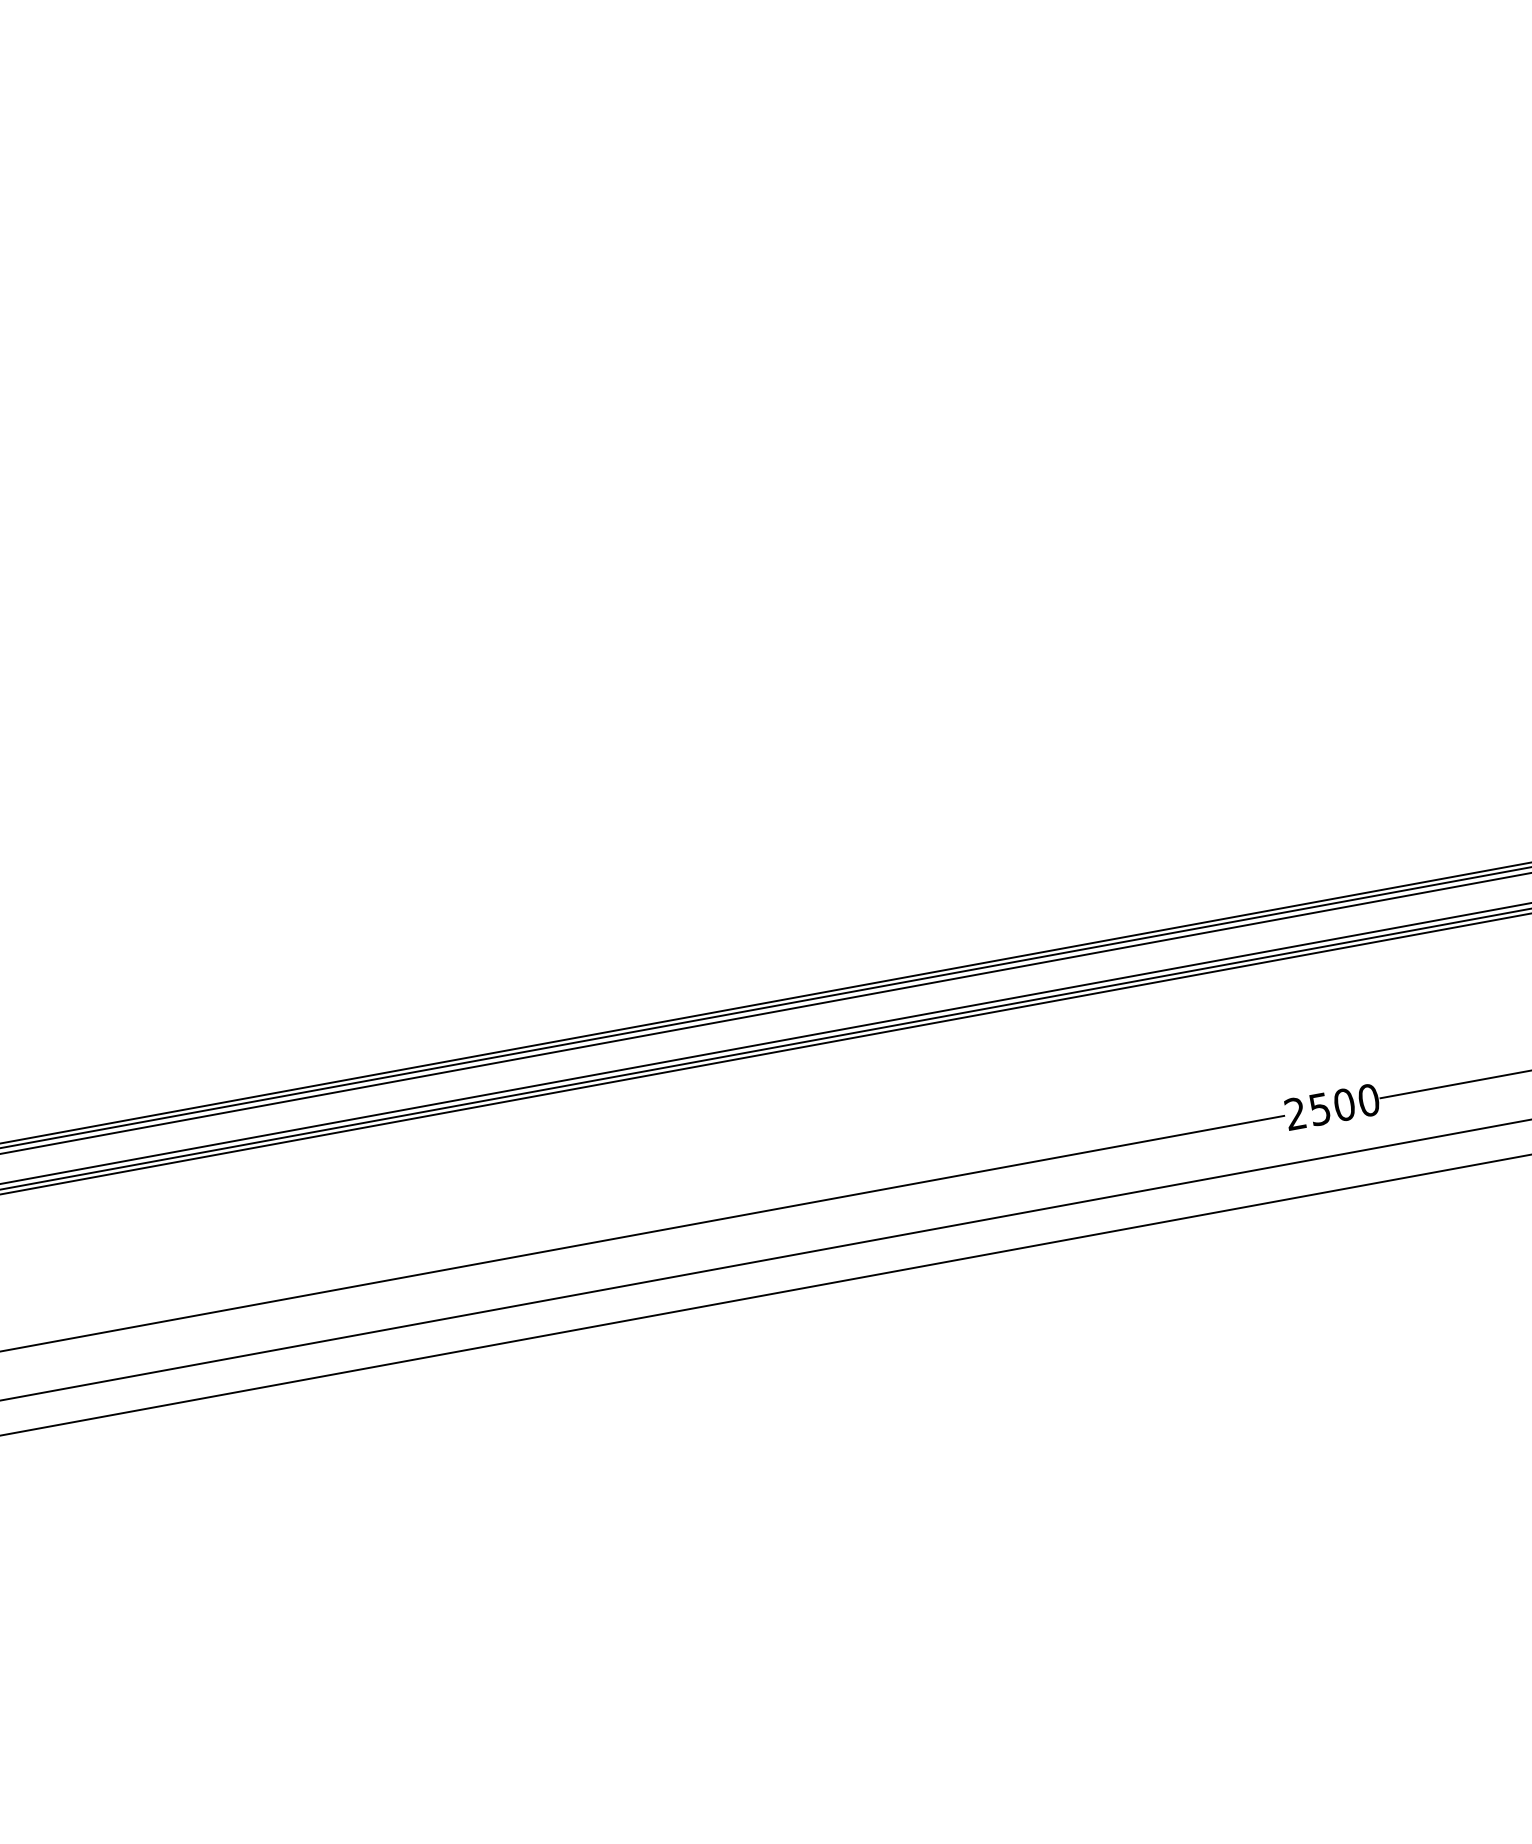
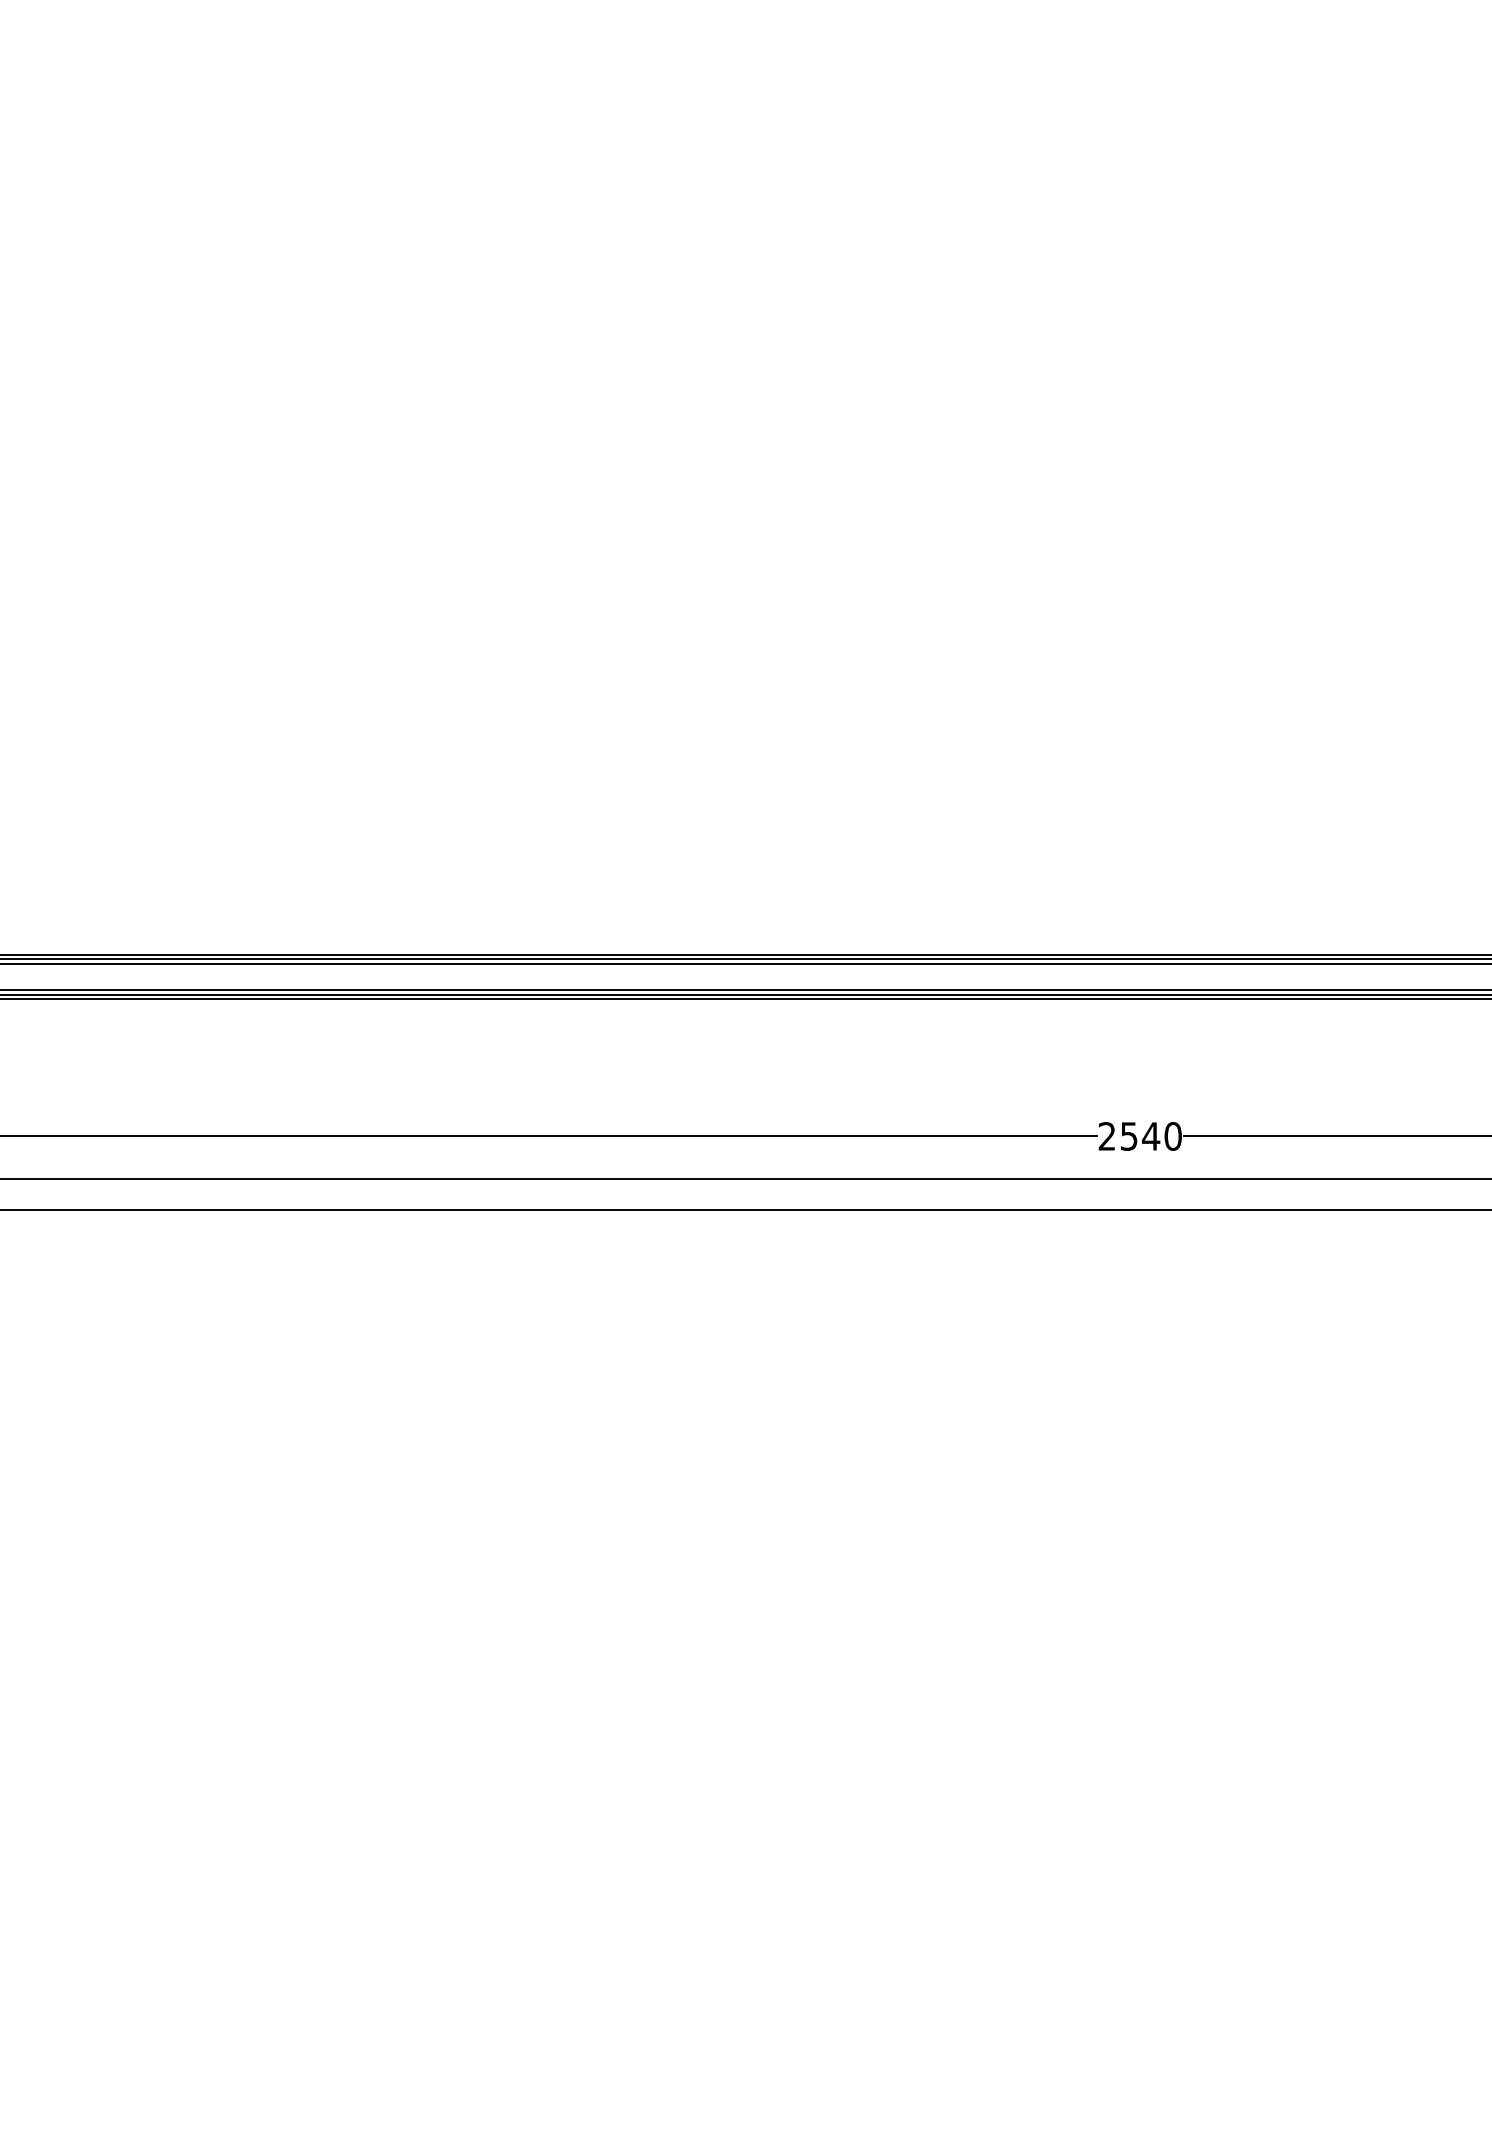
text: (1344, 1104) -> (1151, 1136), 2500 -> 2540

